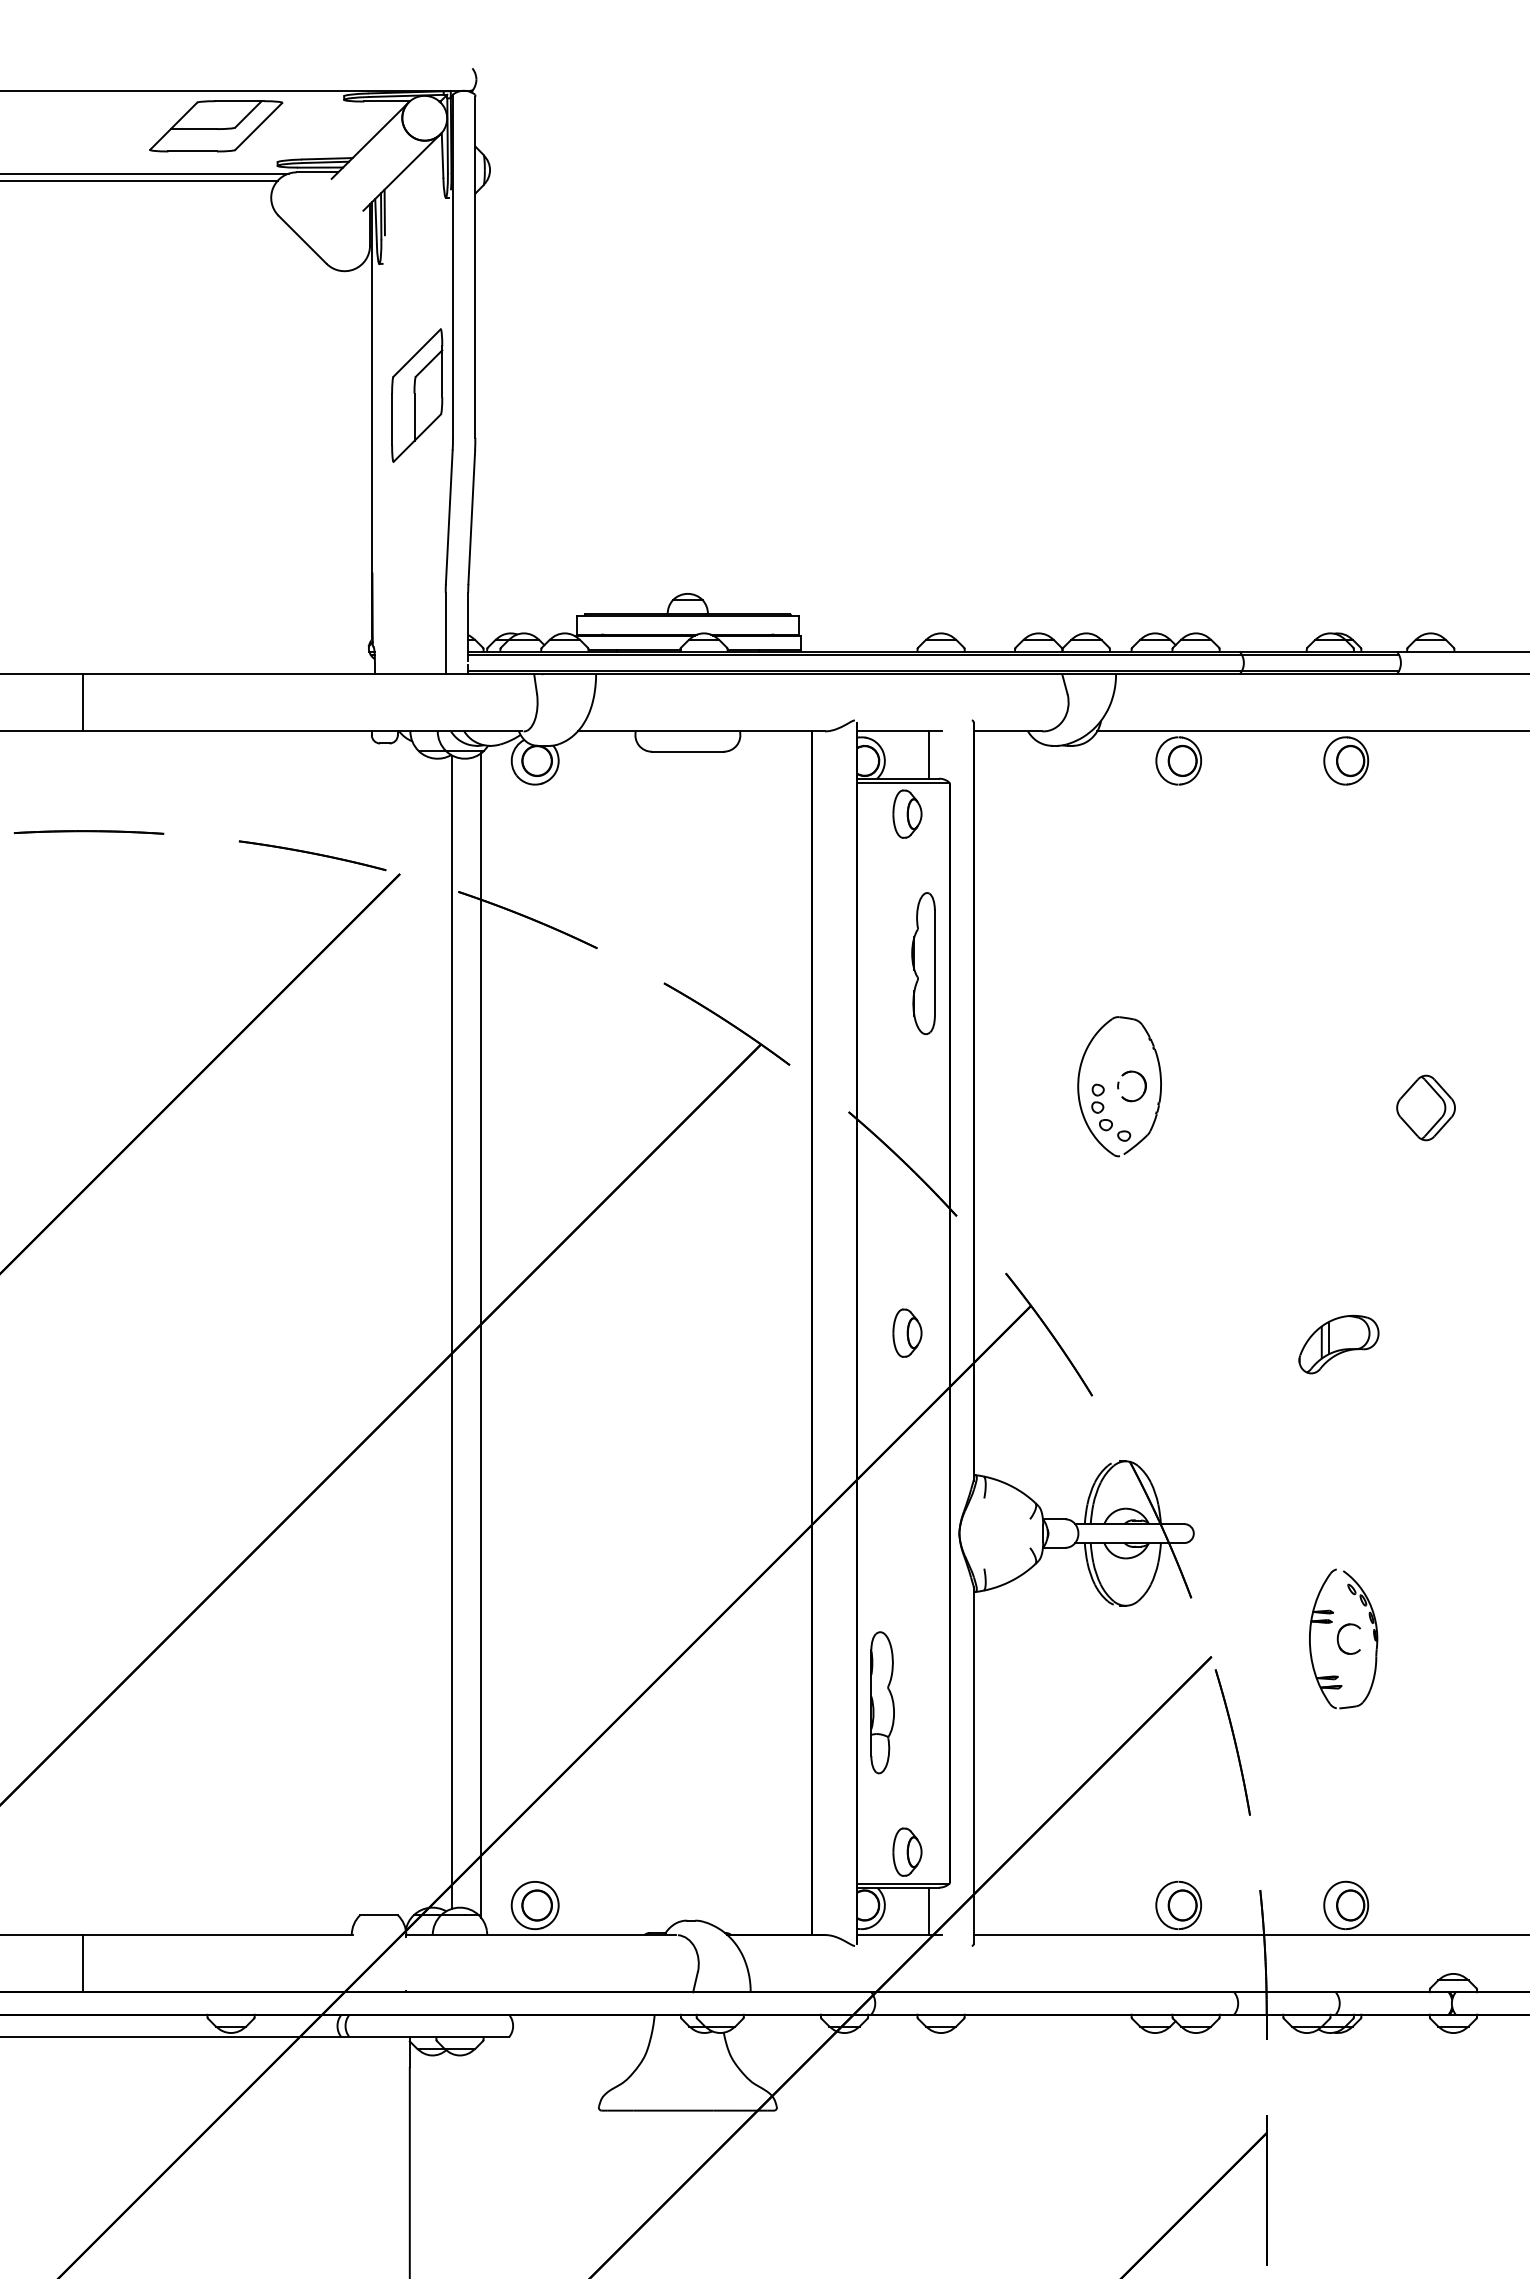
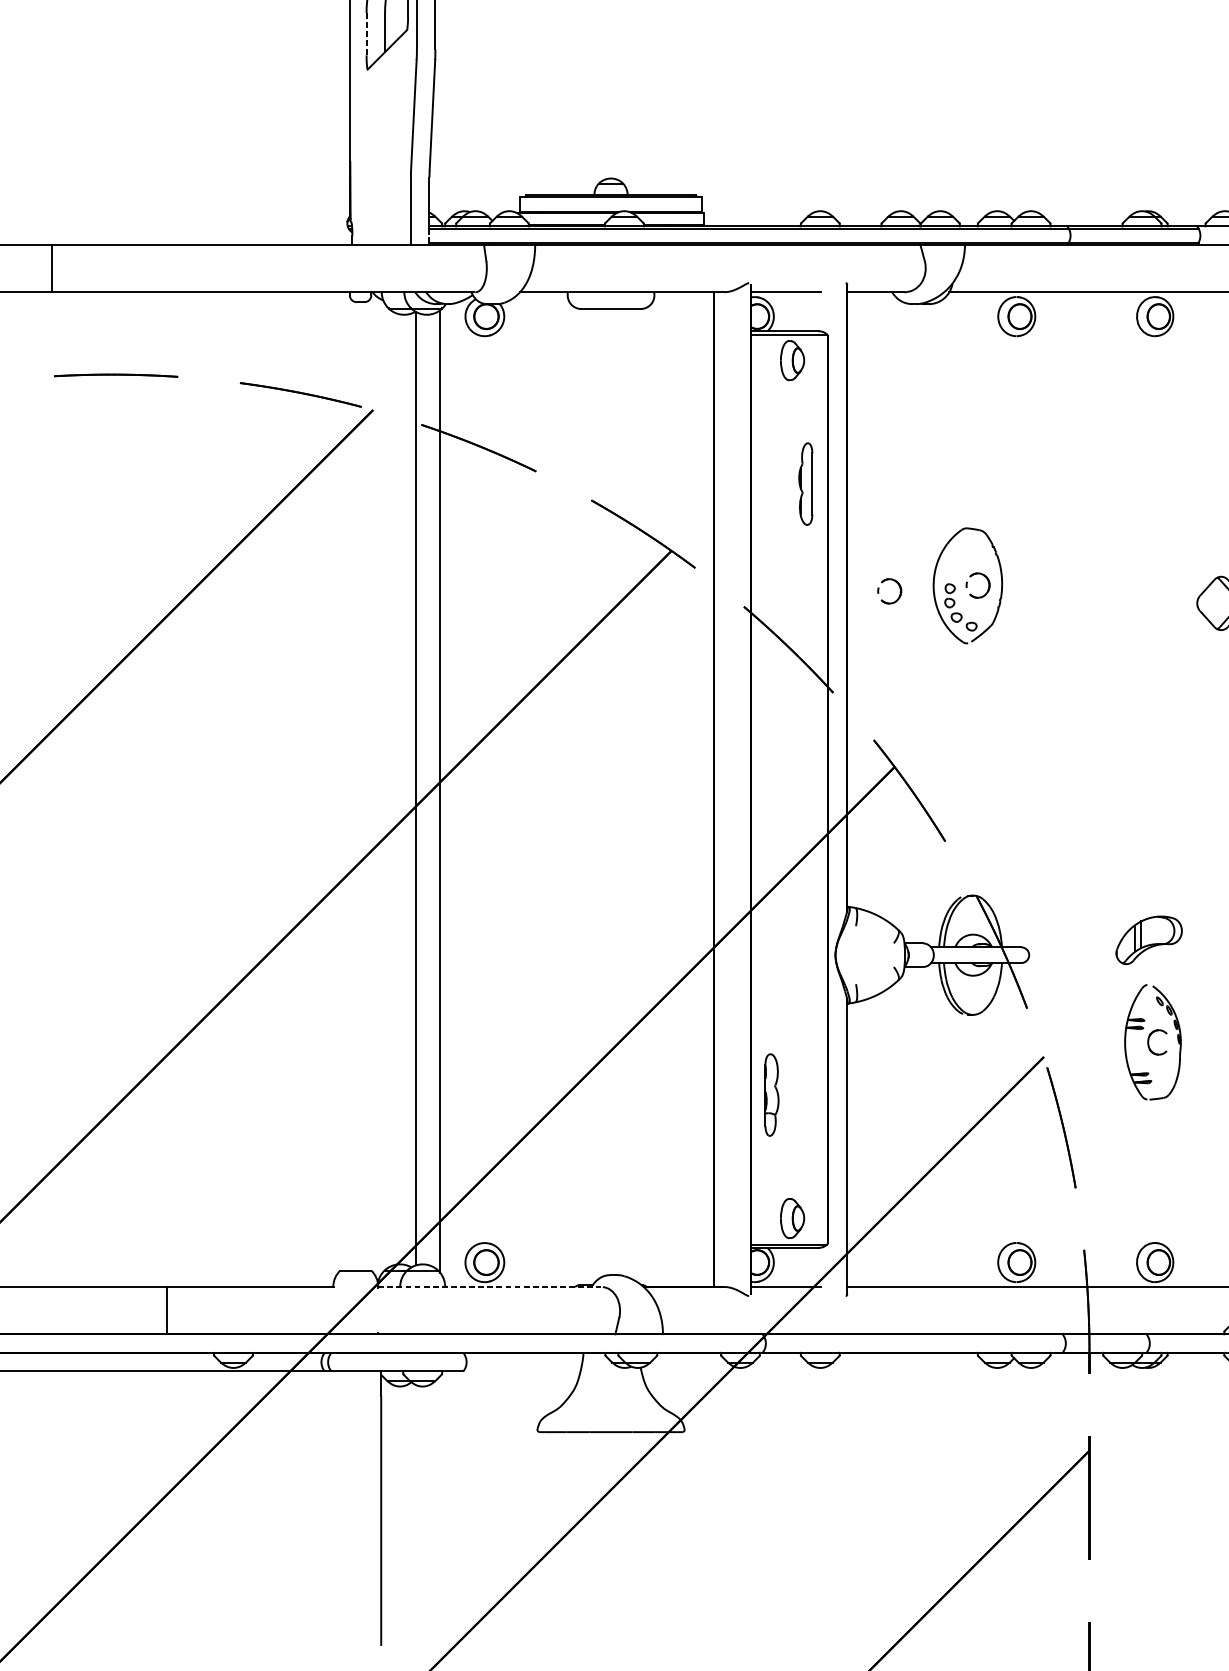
line: (392, 419) -> (366, 34), solid -> dashed
line: (83, 702) -> (52, 268), moved
line: (928, 754) -> (809, 311), removed
part: (923, 963) -> (805, 484), size x0.7
part: (1012, 1091) -> (879, 589), added
part: (907, 1332) -> (792, 789), removed
part: (1338, 1344) -> (1148, 940), moved
part: (882, 1702) -> (771, 1094), size x0.7
line: (928, 1911) -> (809, 1267), removed
line: (541, 1935) -> (490, 1287), solid -> dashed
line: (83, 1963) -> (166, 1310), moved

